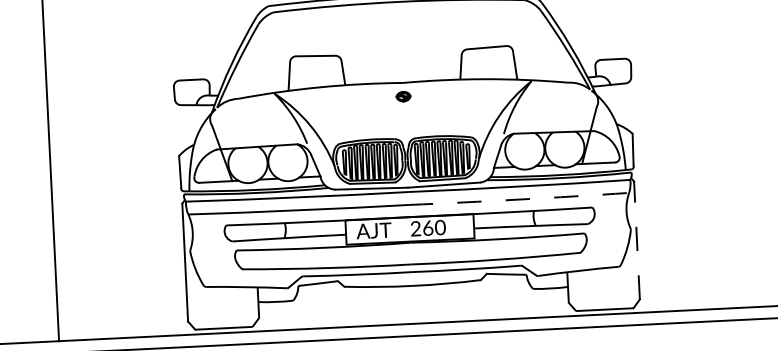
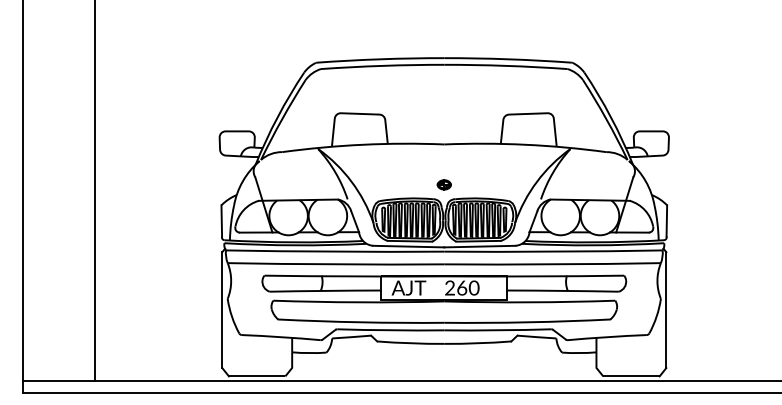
part: (402, 96) -> (443, 184), moved
arc: (518, 199) -> (552, 264), dashed -> solid
line: (637, 240) -> (666, 310), dashed -> solid

